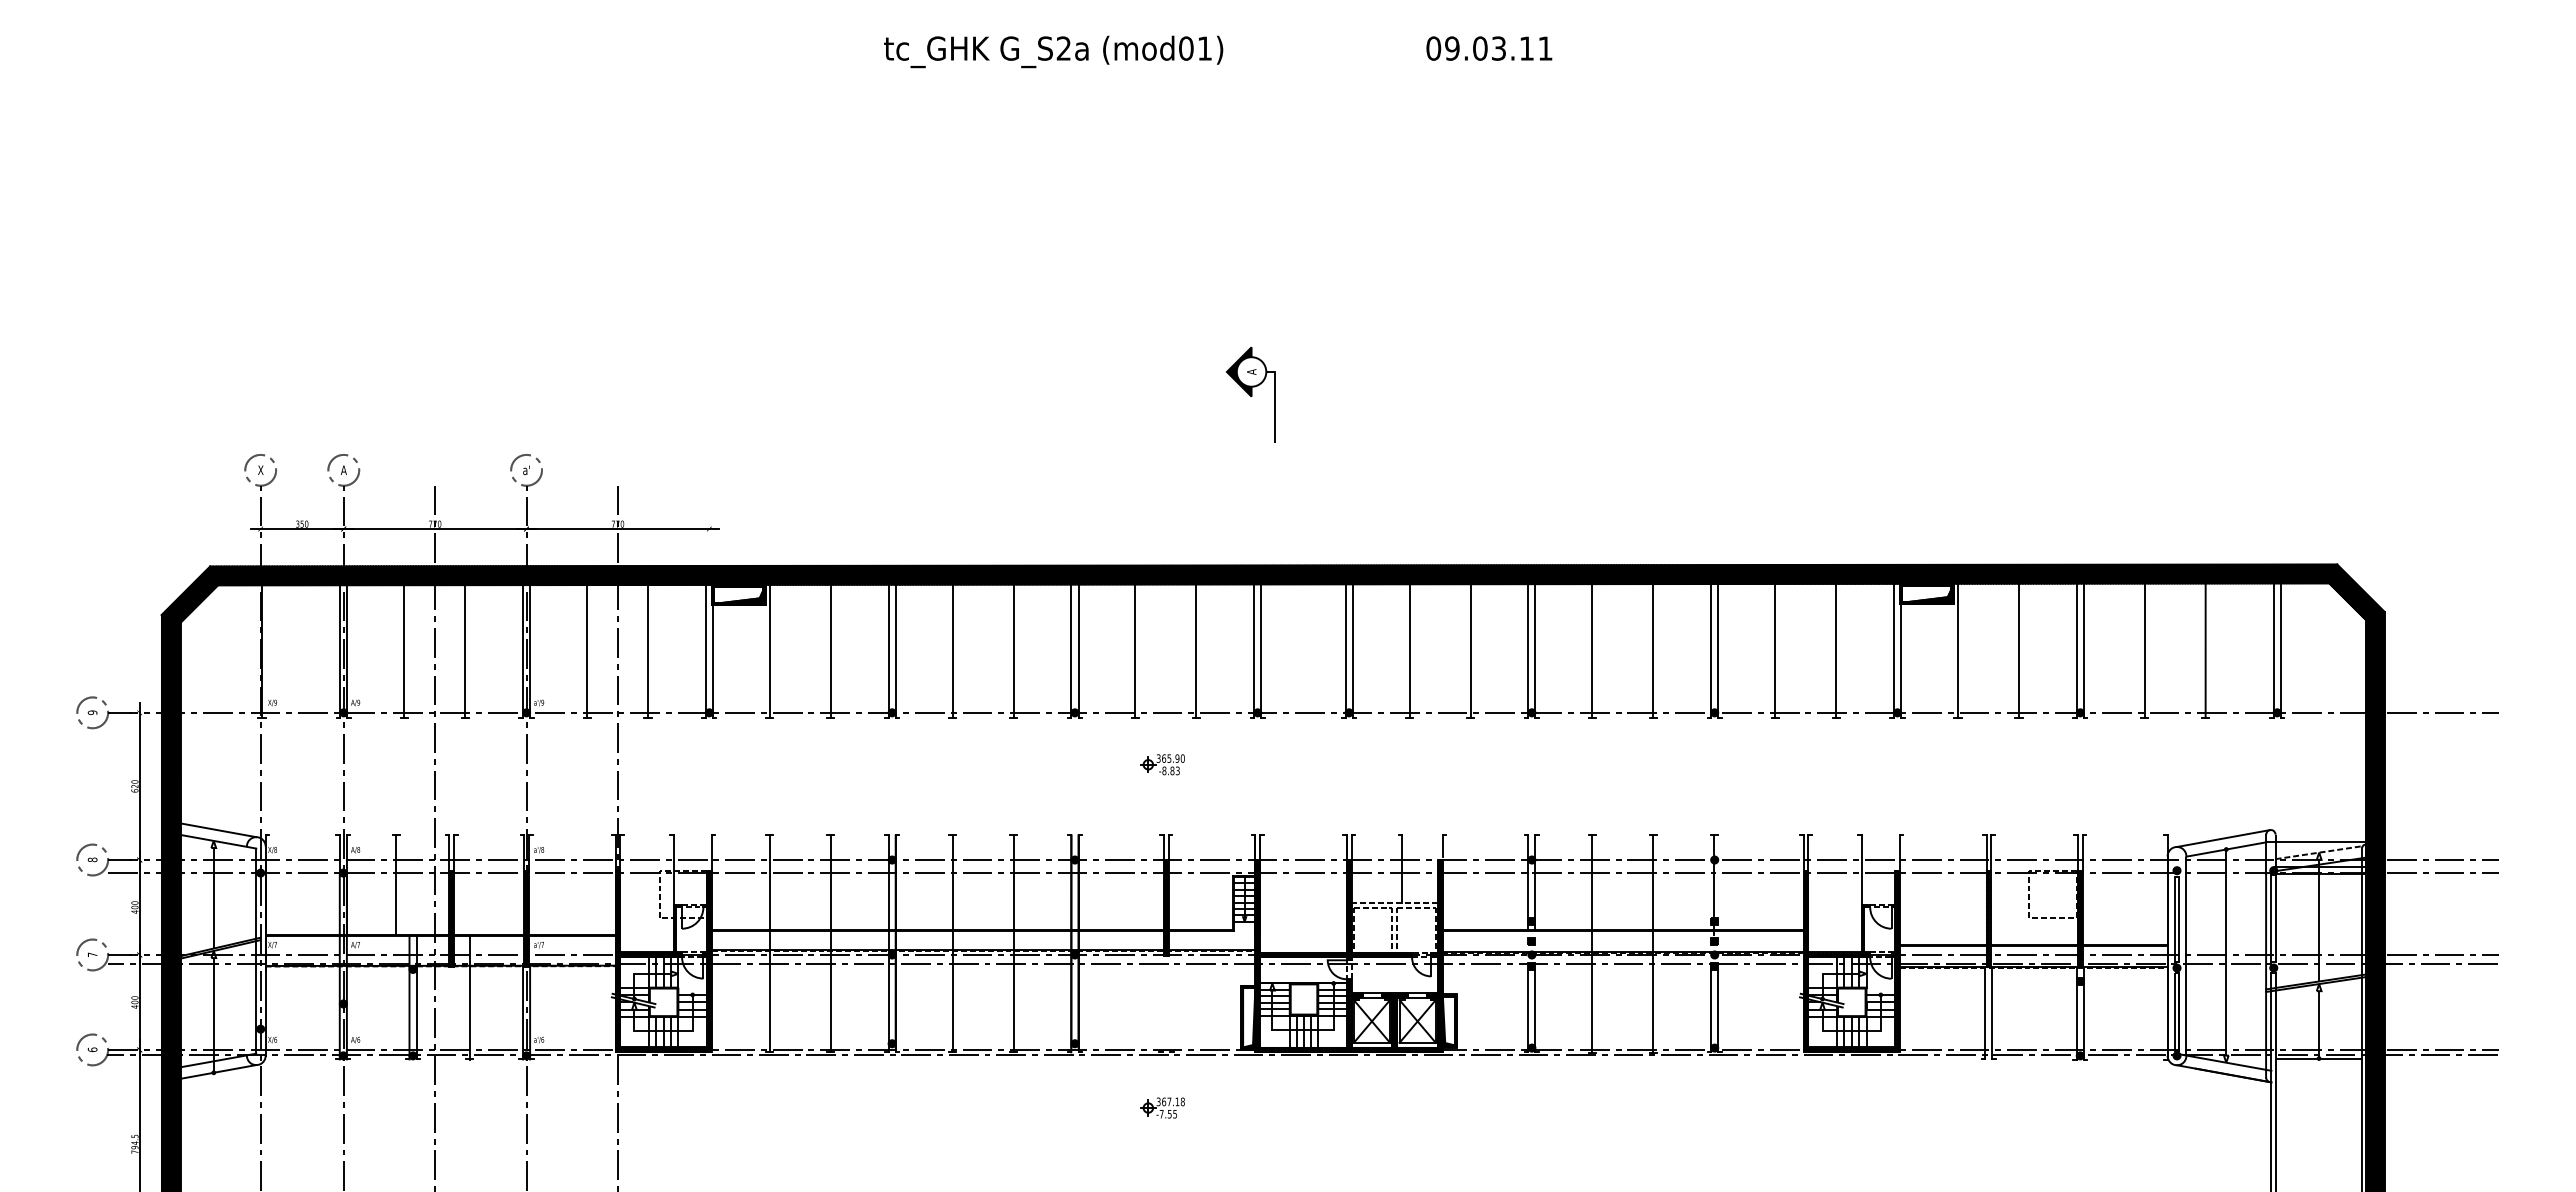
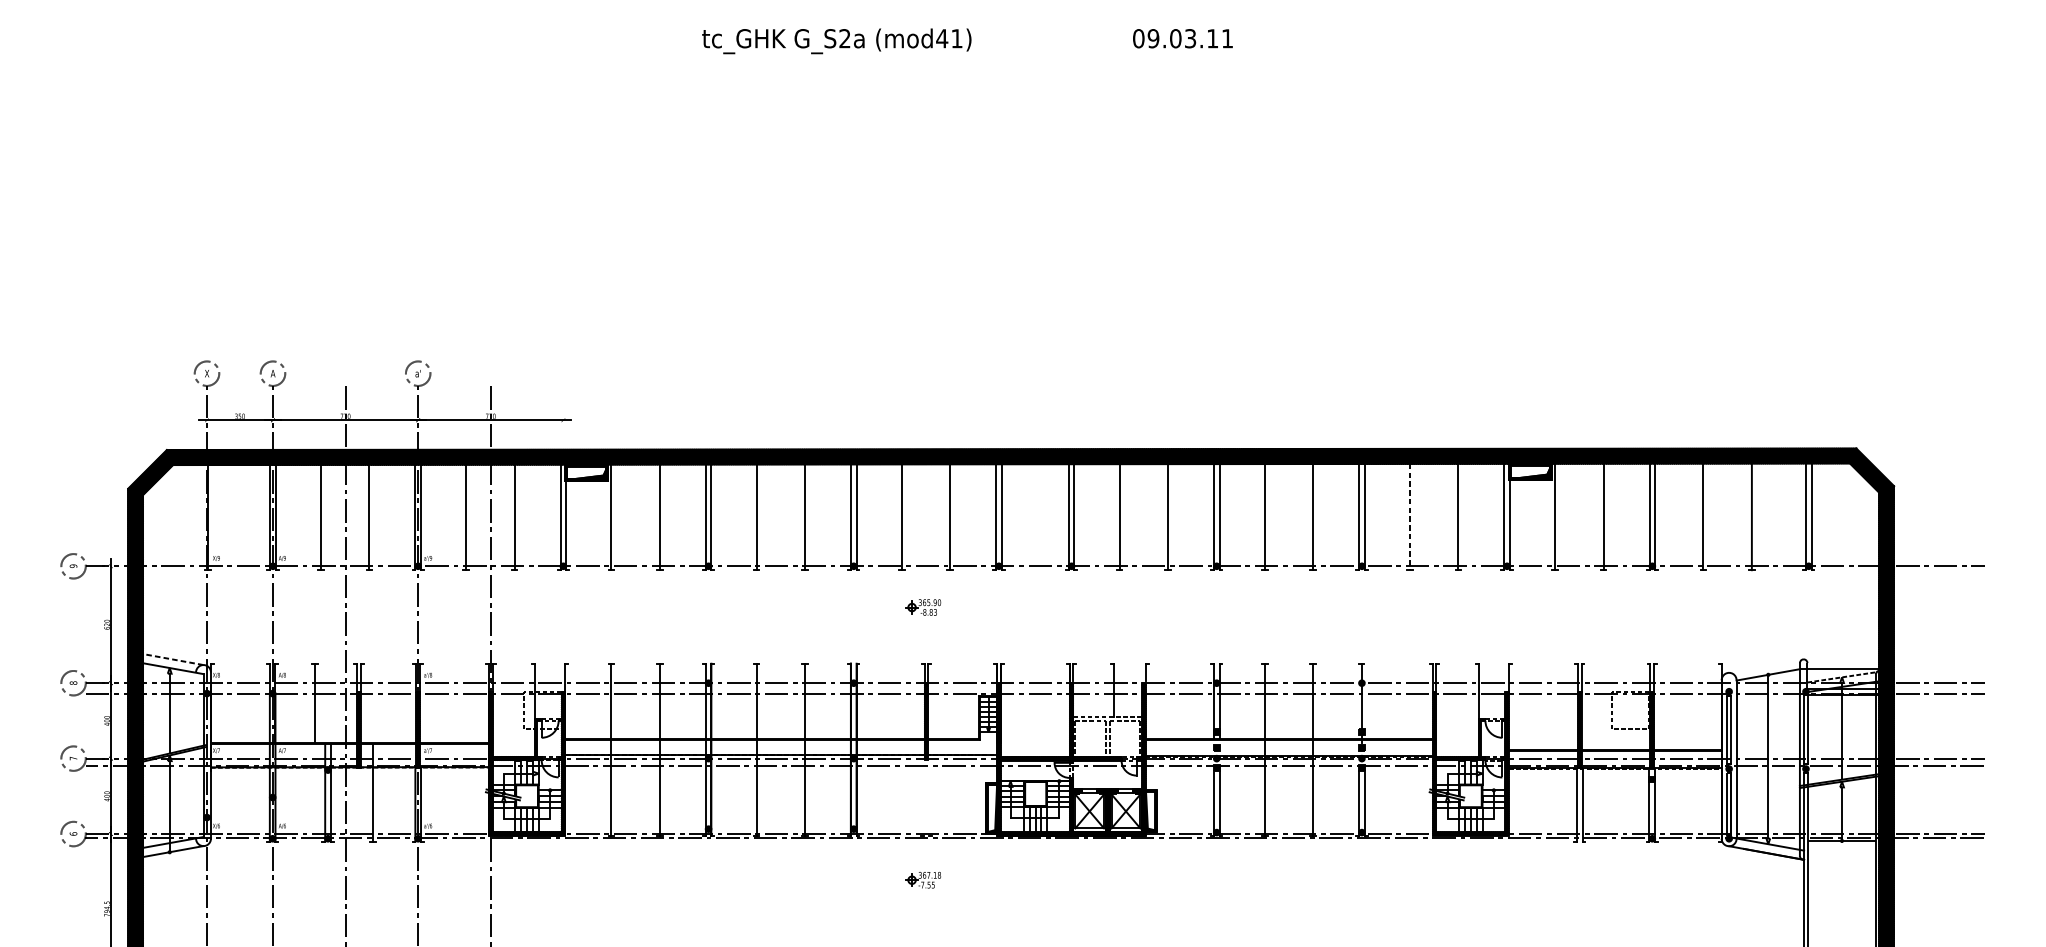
text: (1185, 48) -> (941, 38), (mod01) -> (mod41)
part: (1250, 394) -> (993, 313), removed
line: (1775, 650) -> (1410, 516), solid -> dashed
line: (217, 830) -> (172, 659), solid -> dashed
line: (2223, 838) -> (1766, 666), removed

